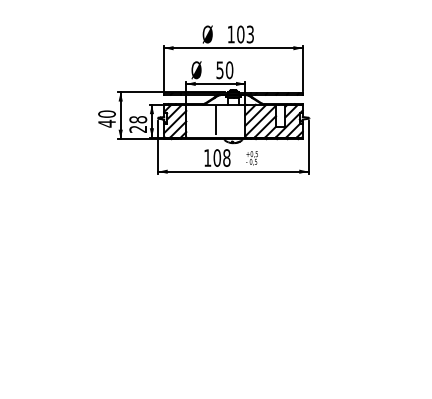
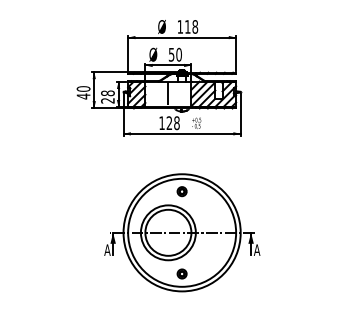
text: (245, 33) -> (191, 26), 103 -> 118
text: (217, 158) -> (169, 123), 108 -> 128
part: (233, 298) -> (182, 232), added

